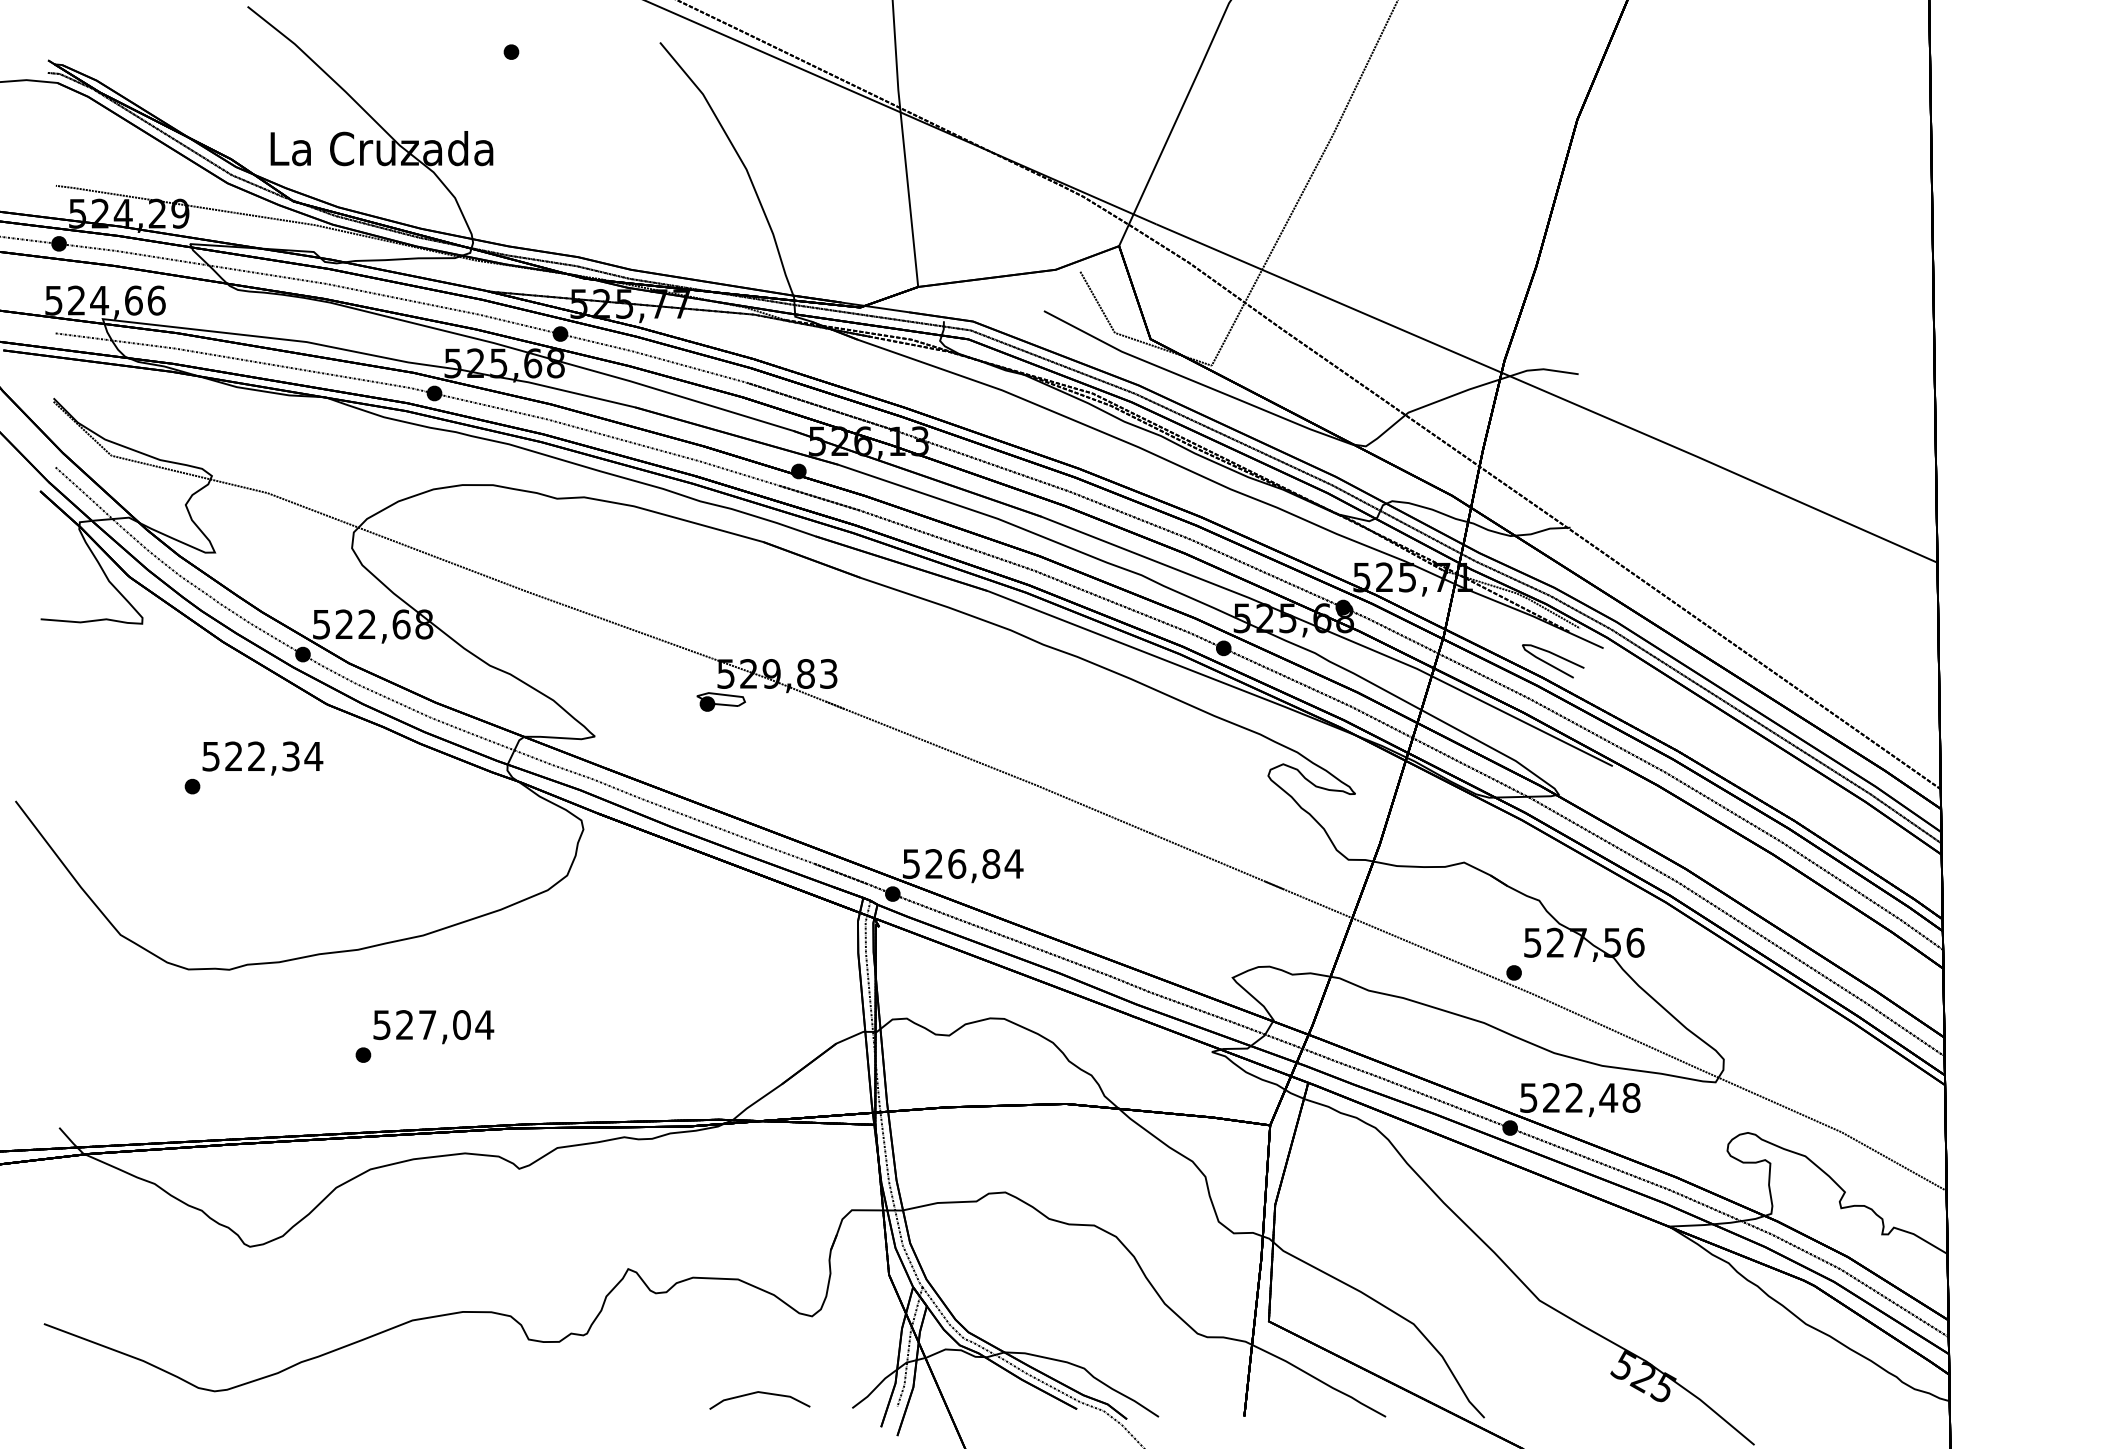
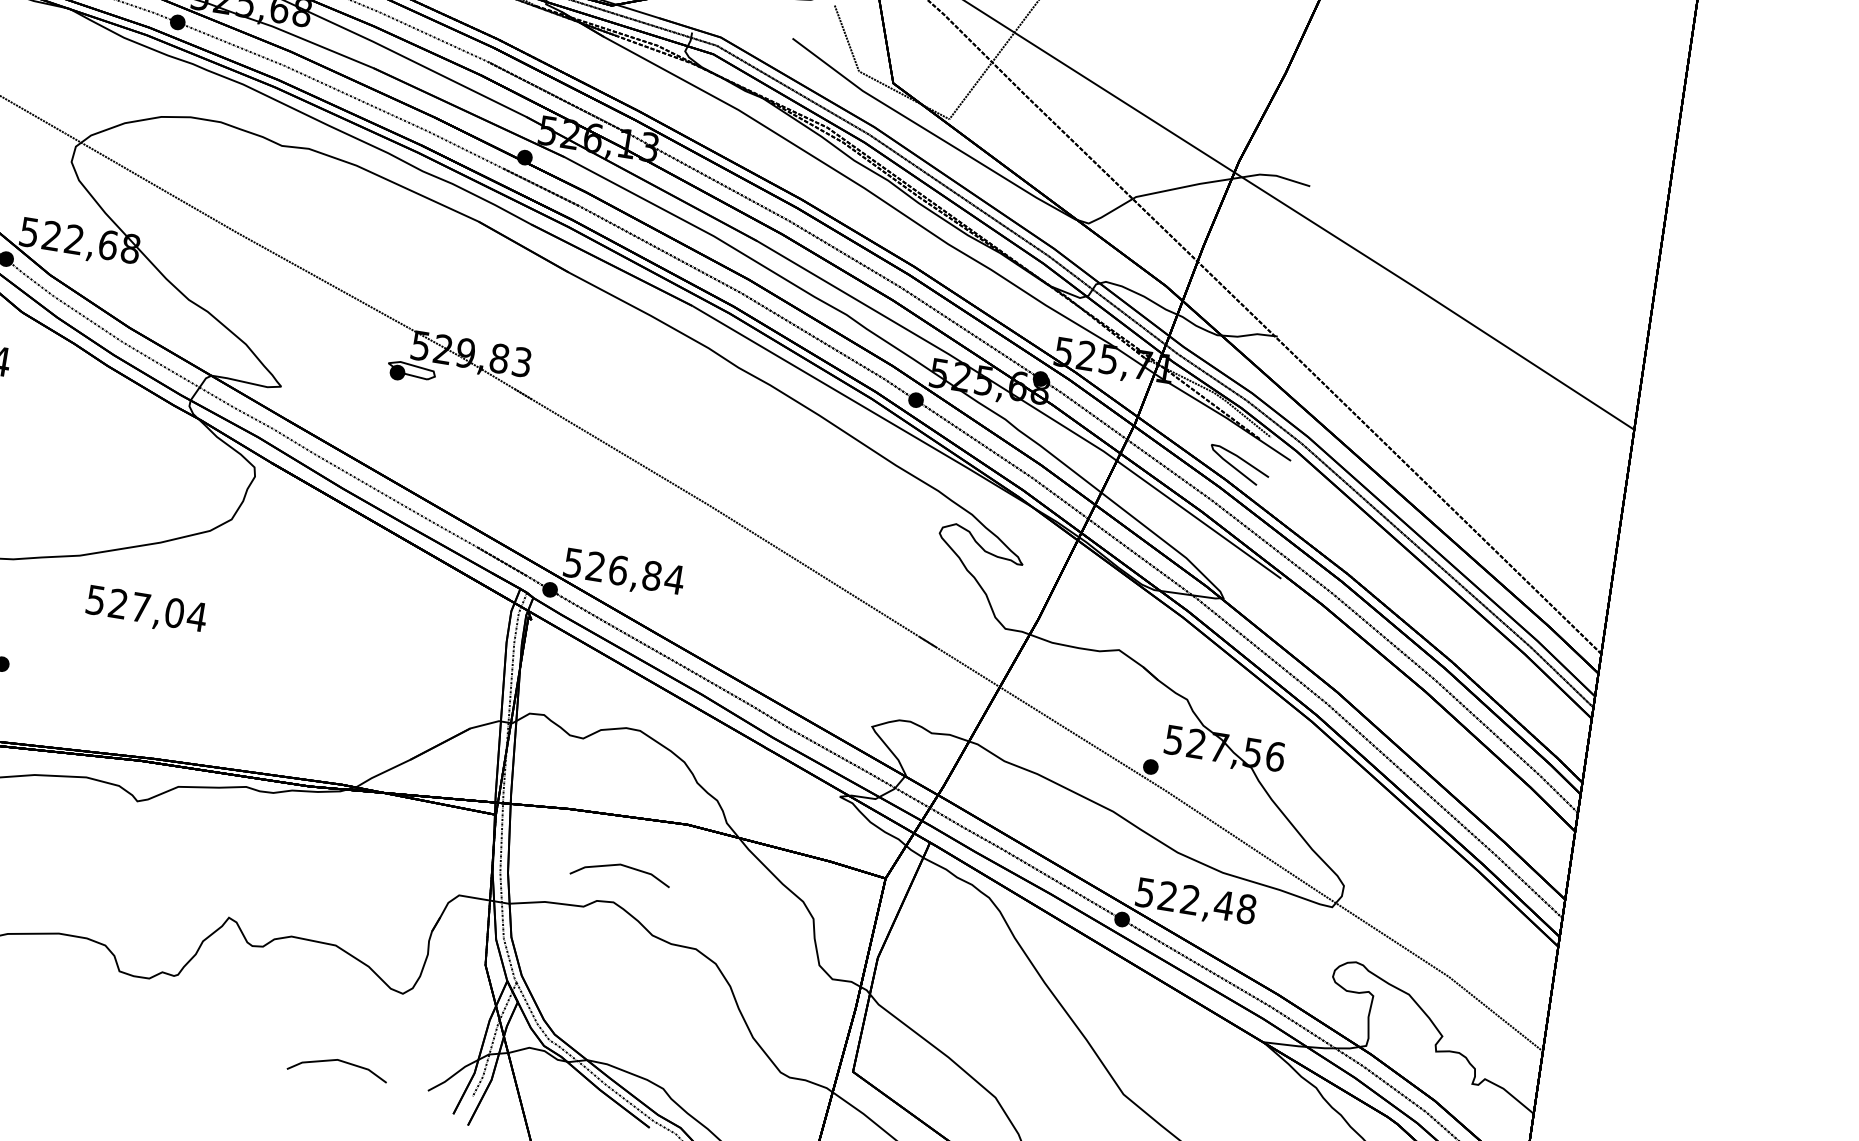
text: (433, 1027) -> (146, 610), moved
part: (1007, 1155) -> (621, 866), added

